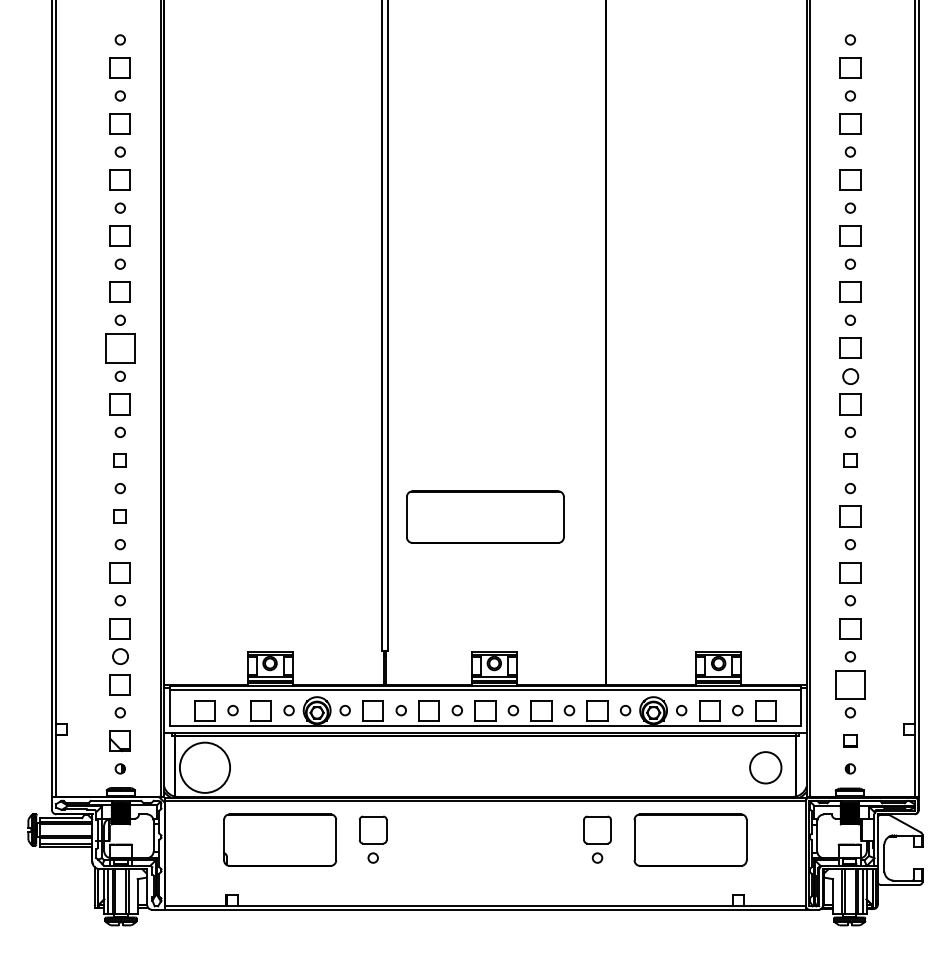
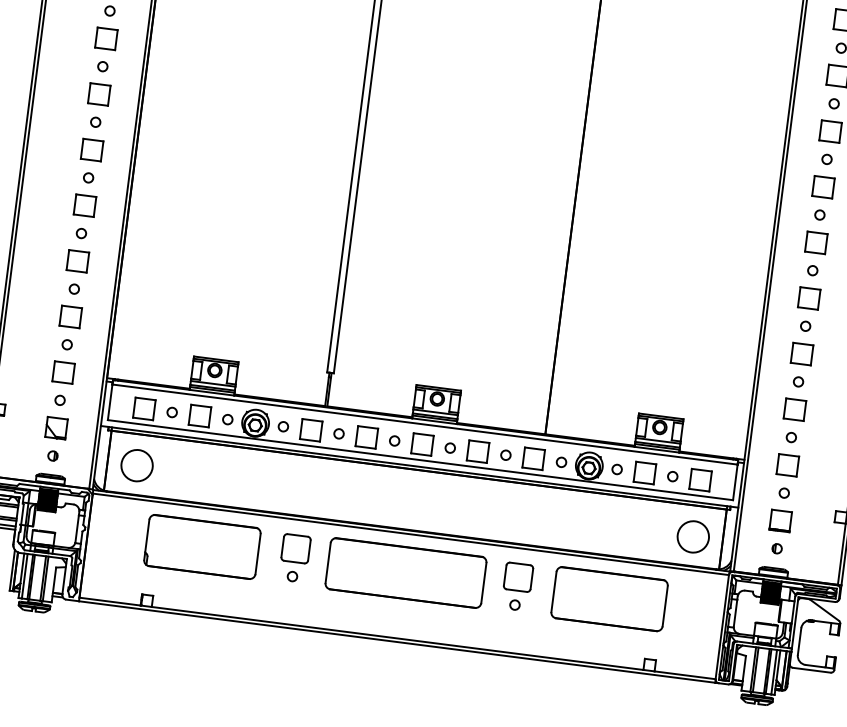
part: (119, 347) -> (105, 37), size x0.71
circle: (849, 375) -> (826, 158), size x0.62
part: (119, 460) -> (91, 150), size x1.67
part: (850, 460) -> (816, 242), size x1.67
part: (119, 516) -> (84, 205), size x1.67
part: (485, 516) -> (406, 572), moved
circle: (119, 656) -> (66, 344), size x0.62
part: (850, 684) -> (787, 465), size x0.71
part: (850, 740) -> (780, 520), size x1.67
circle: (204, 767) -> (136, 465), size x0.62

